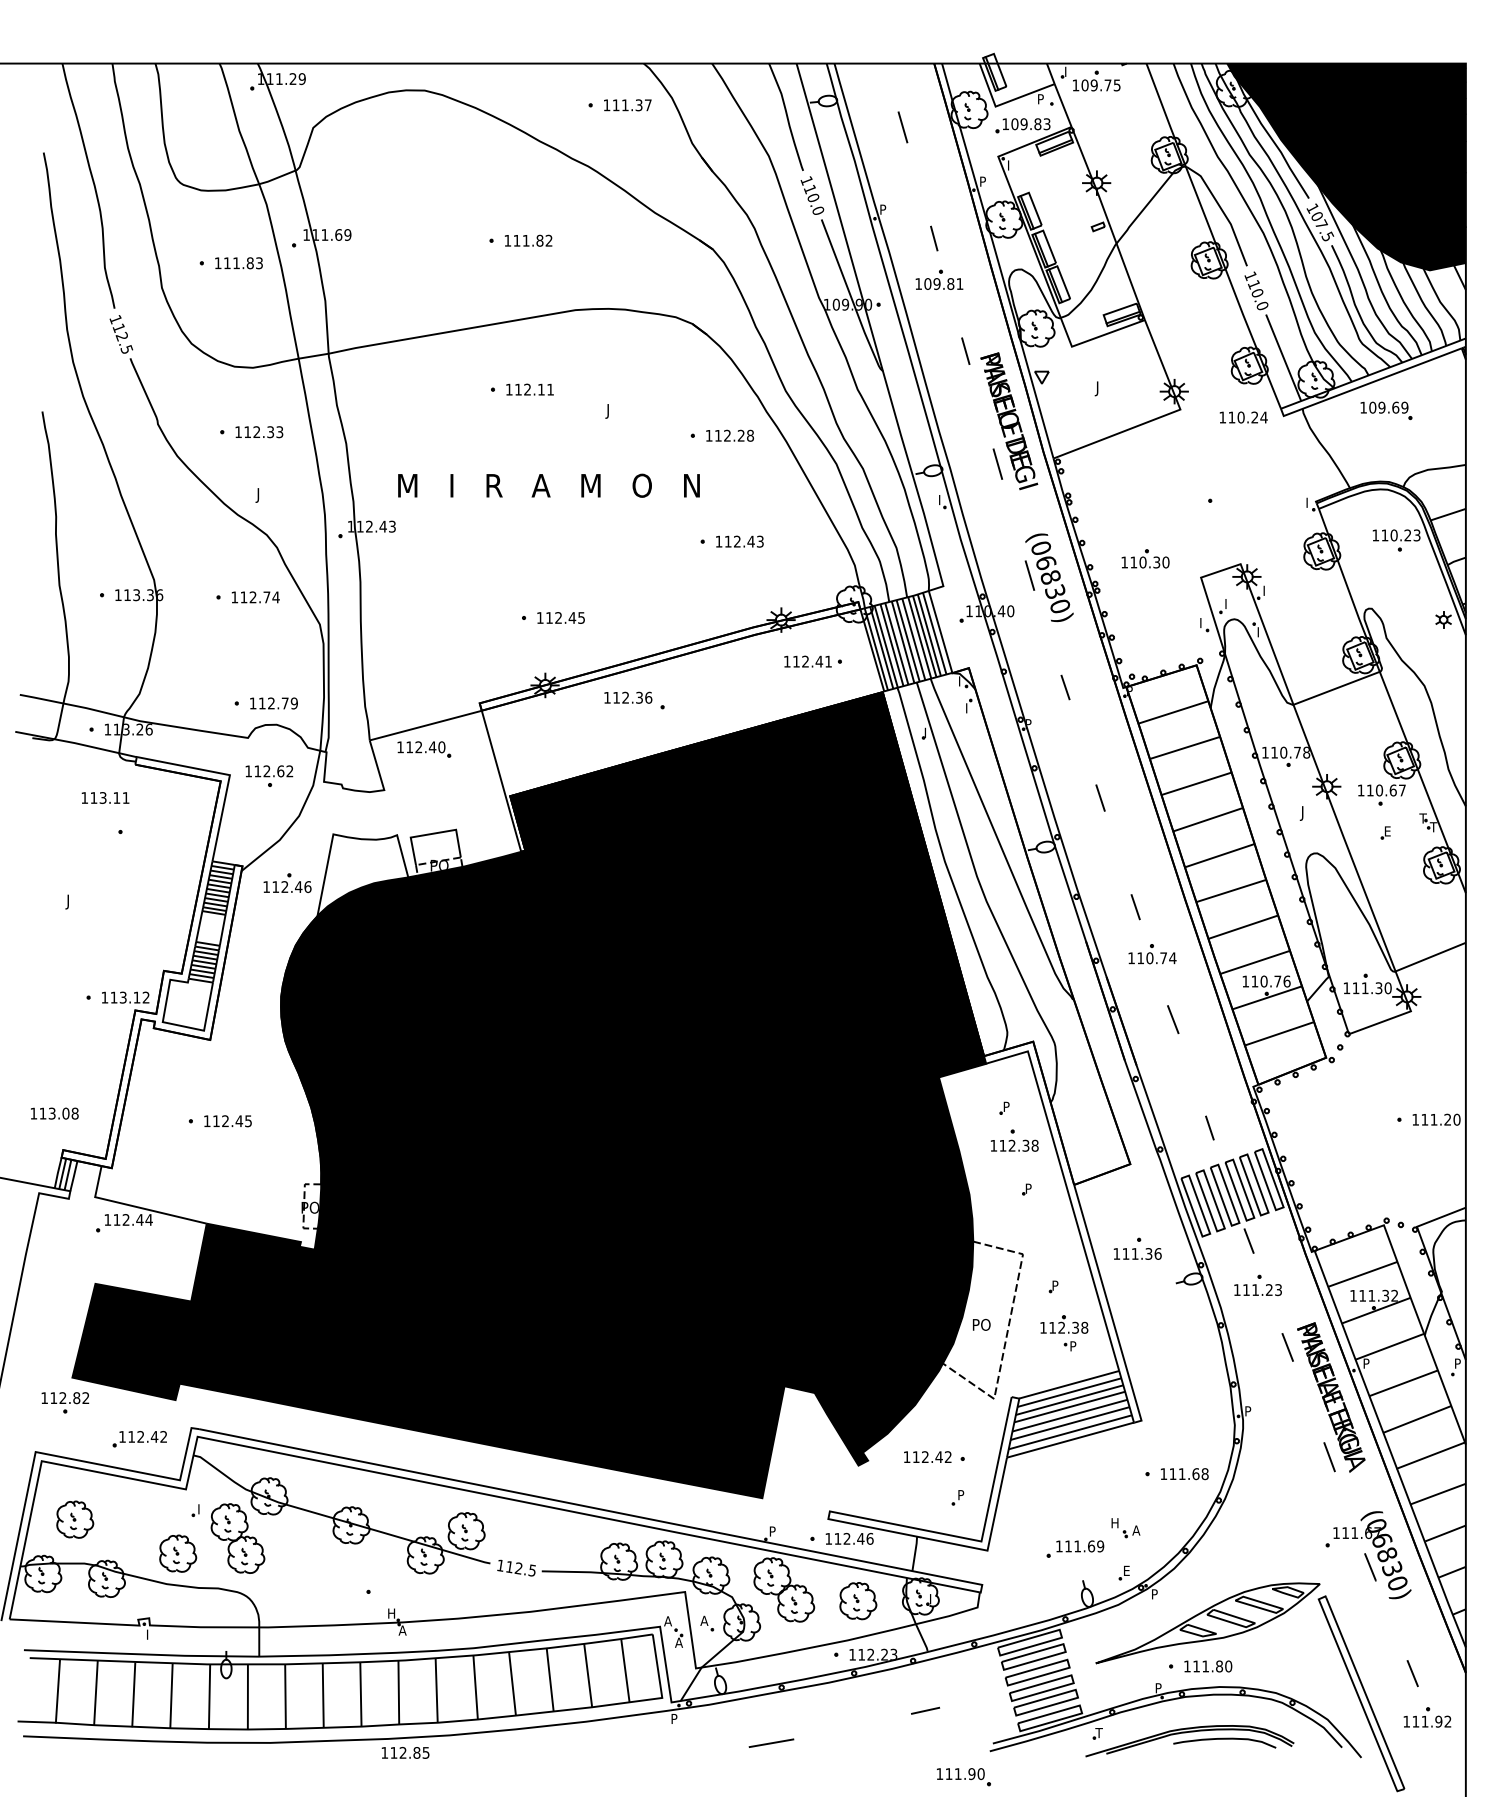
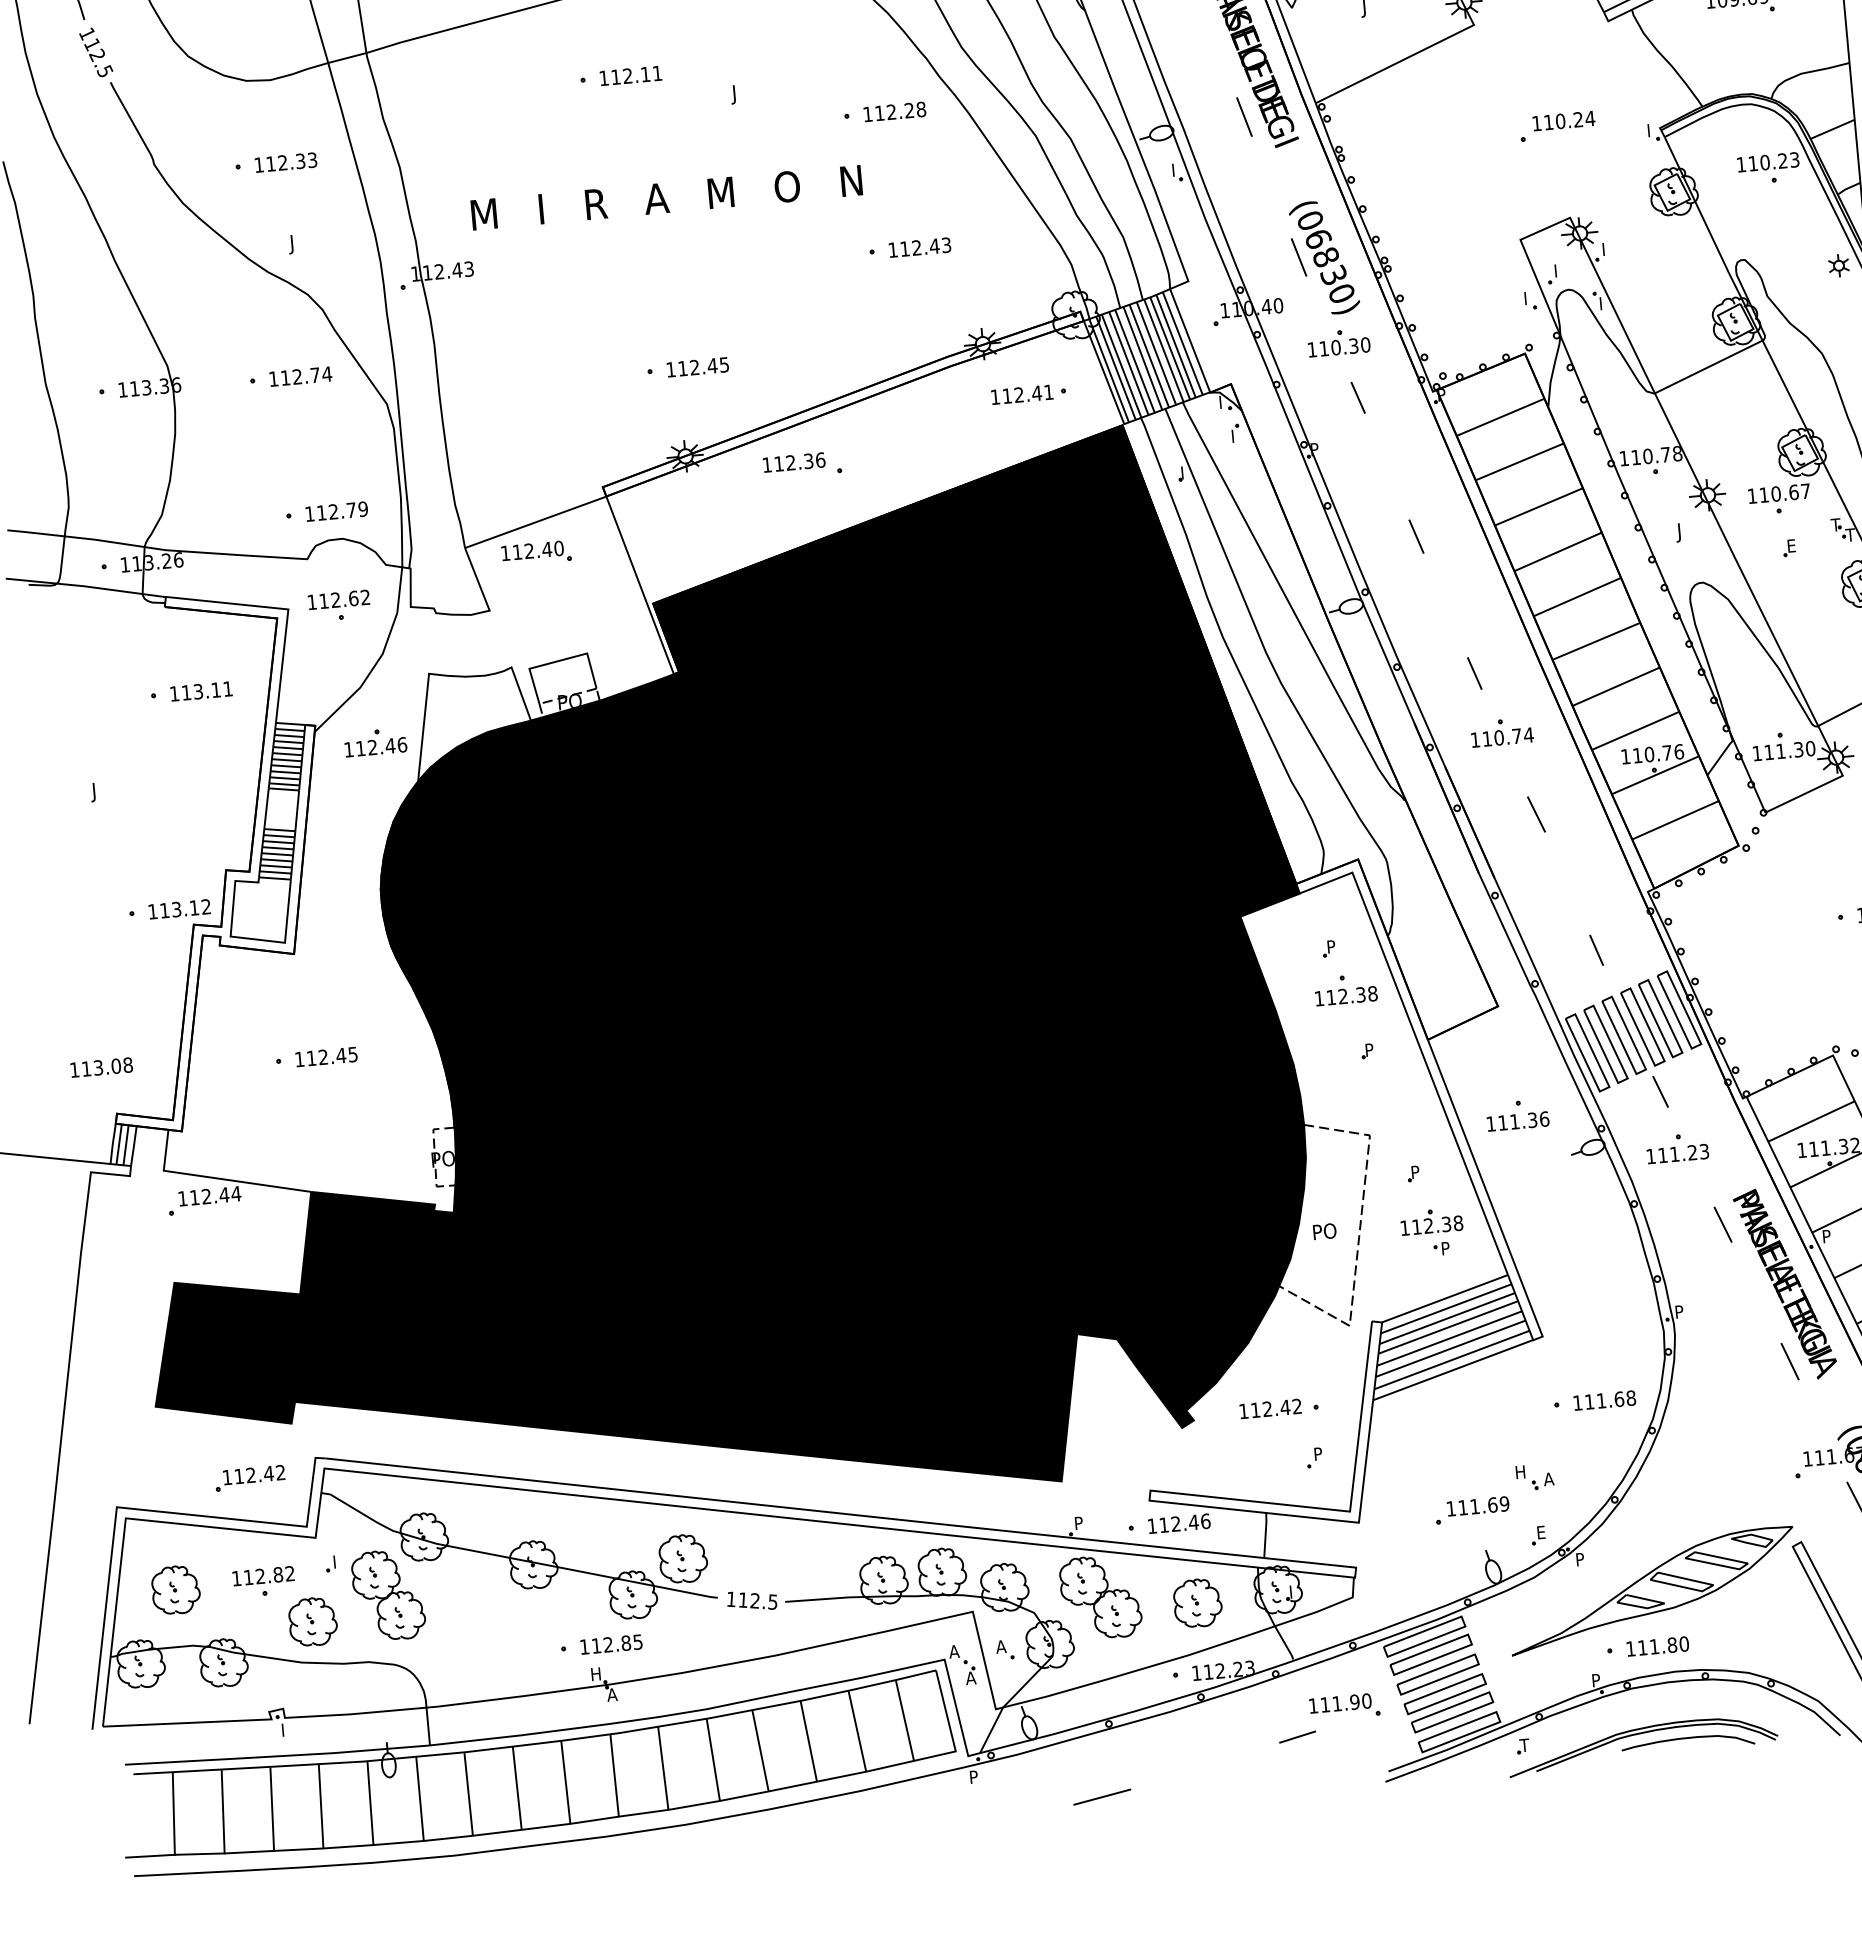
text: (1243, 417) -> (1563, 121), moved
part: (1145, 558) -> (1338, 342), moved
text: (105, 797) -> (201, 690), moved
part: (65, 1402) -> (264, 1581), moved
text: (405, 1752) -> (611, 1644), moved
part: (963, 1777) -> (1344, 1707), moved

